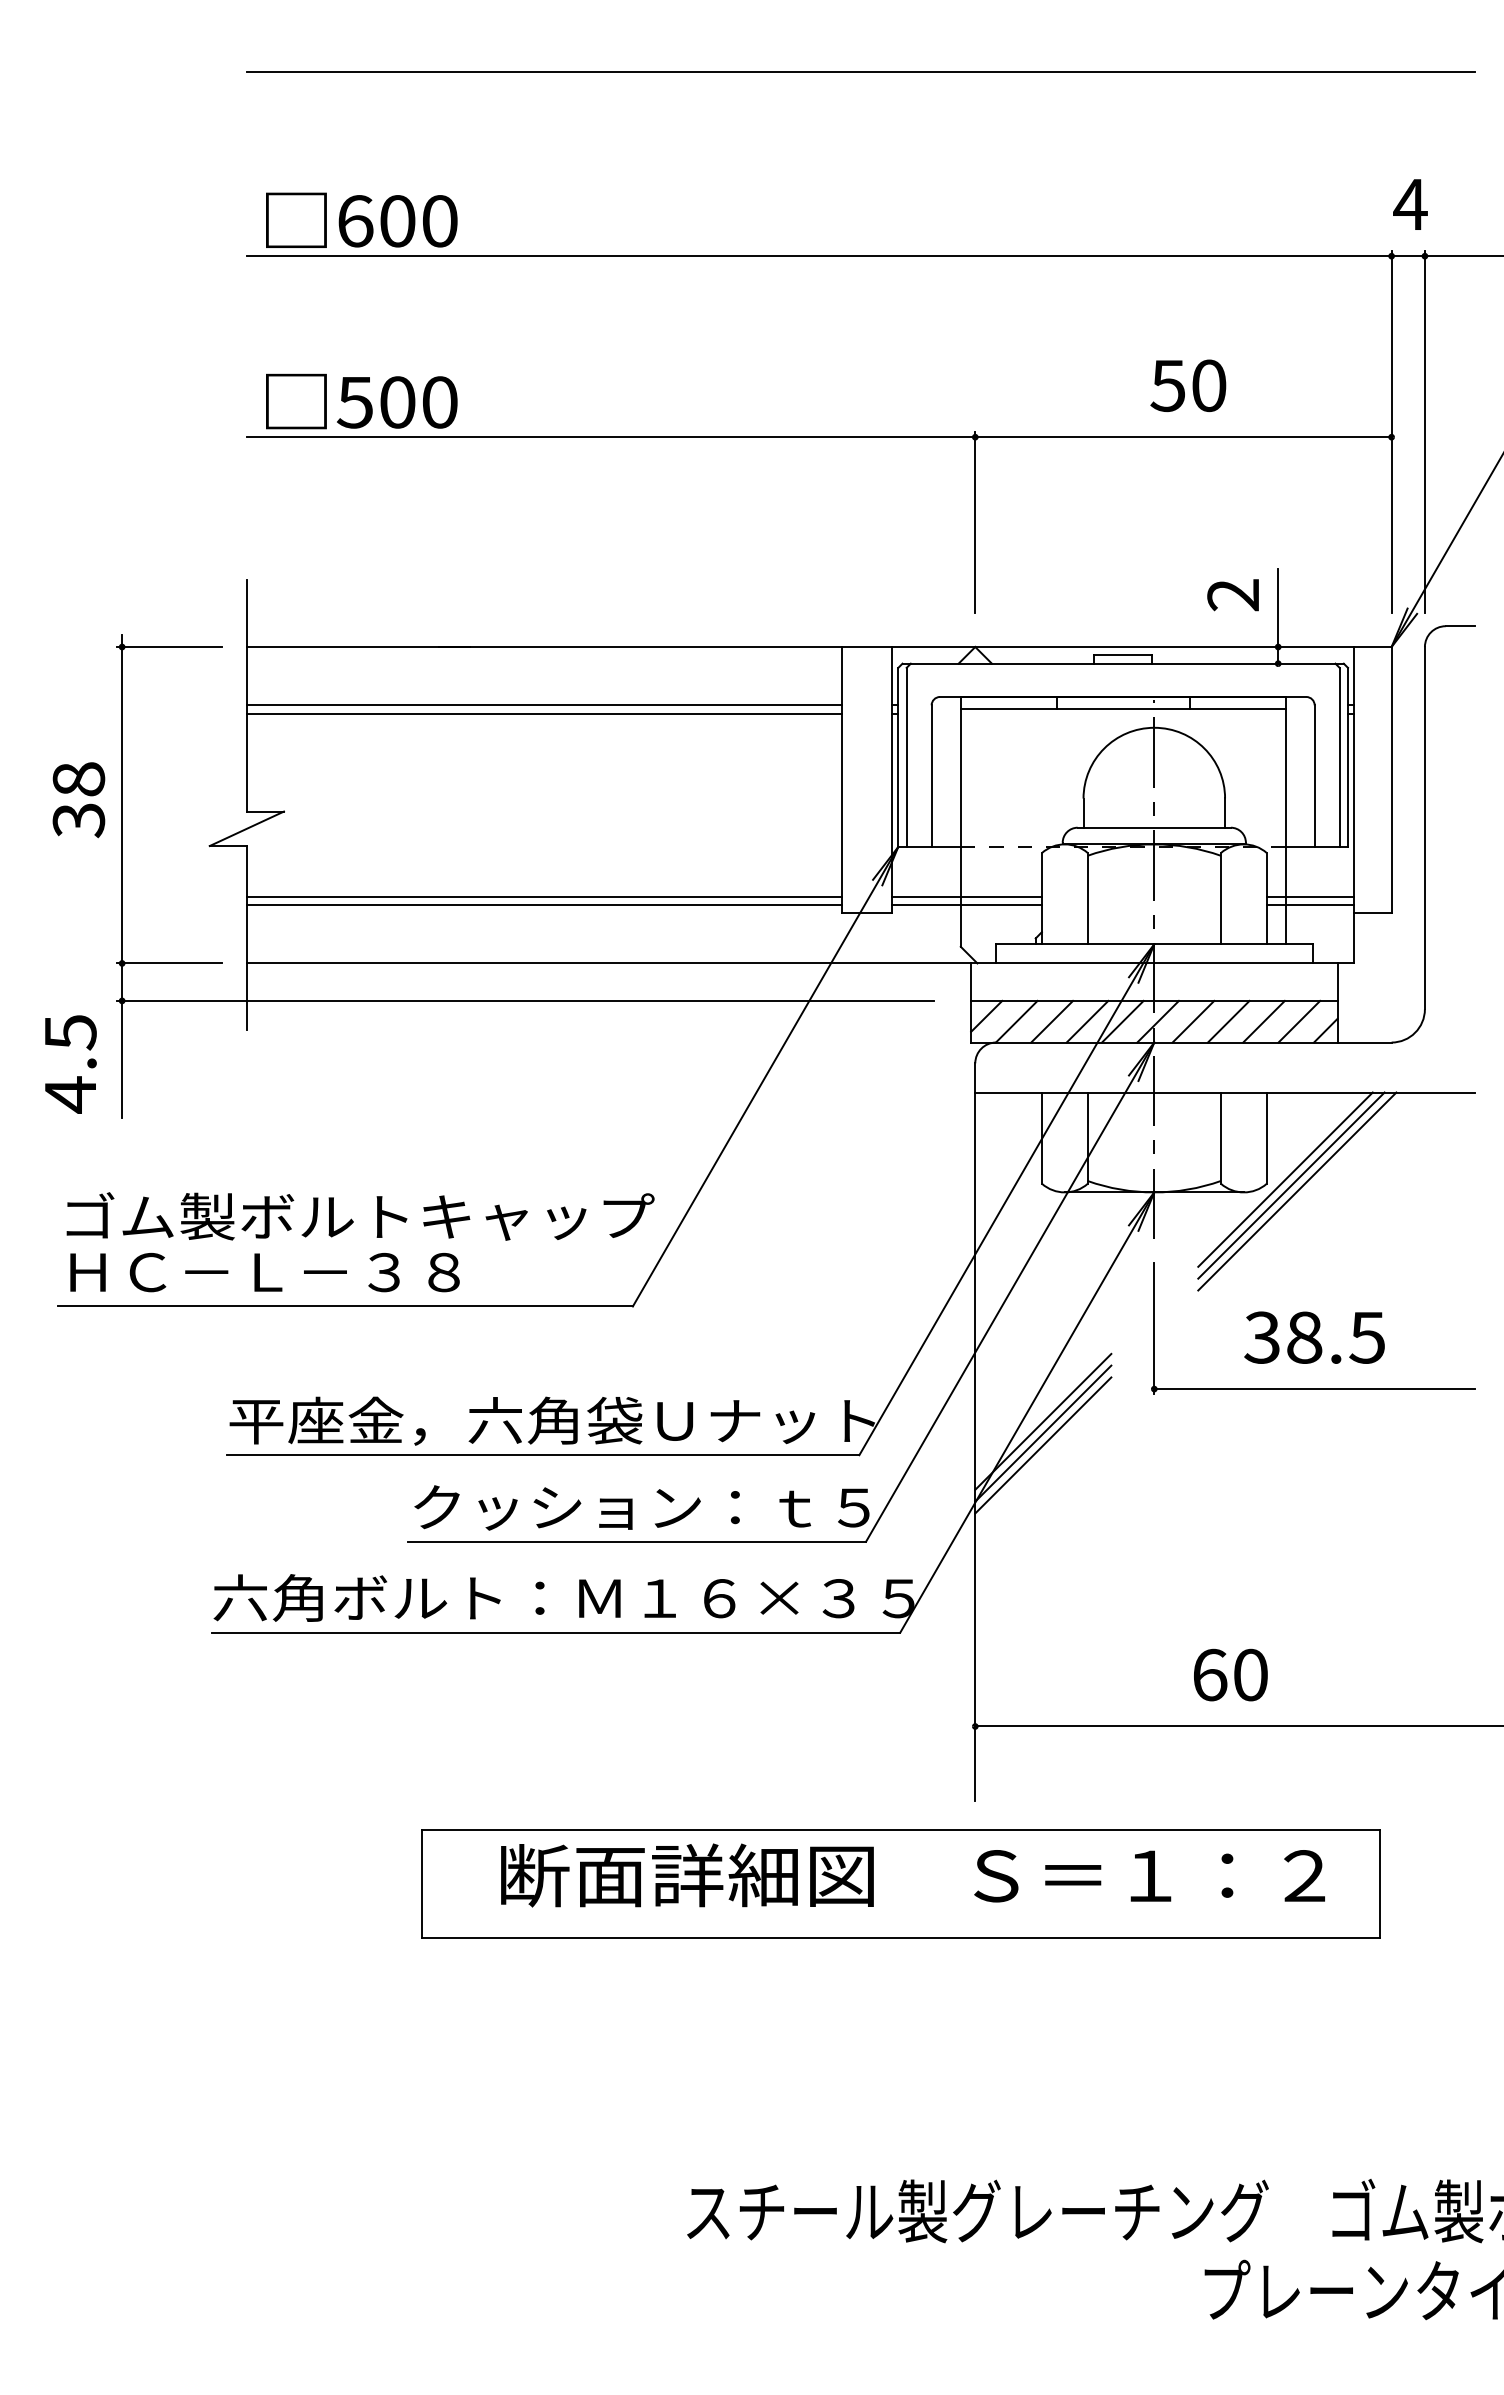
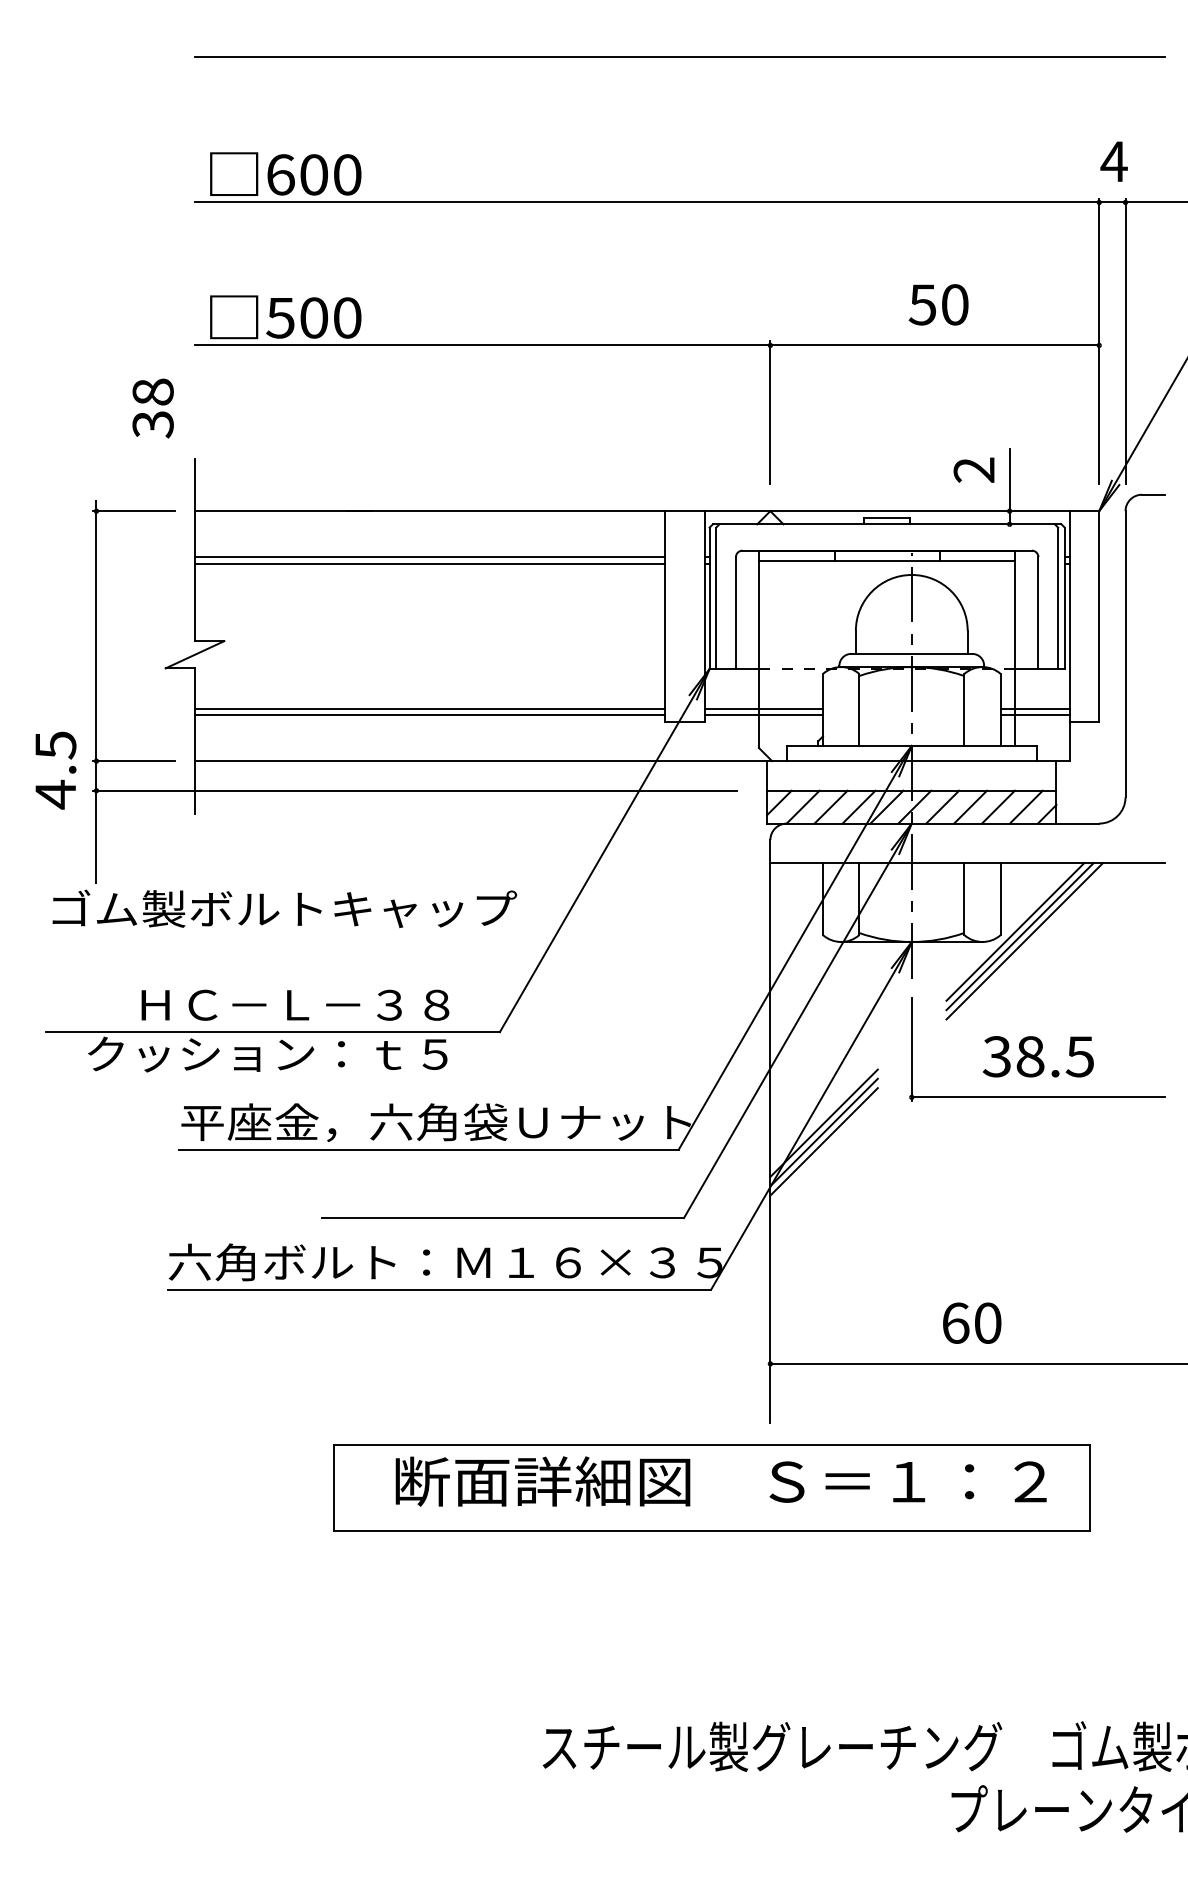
text: (78, 800) -> (152, 408), moved
text: (70, 1064) -> (55, 770), moved
text: (360, 1216) -> (284, 908), moved
text: (264, 1272) -> (295, 1005), moved
text: (641, 1507) -> (267, 1054), moved

